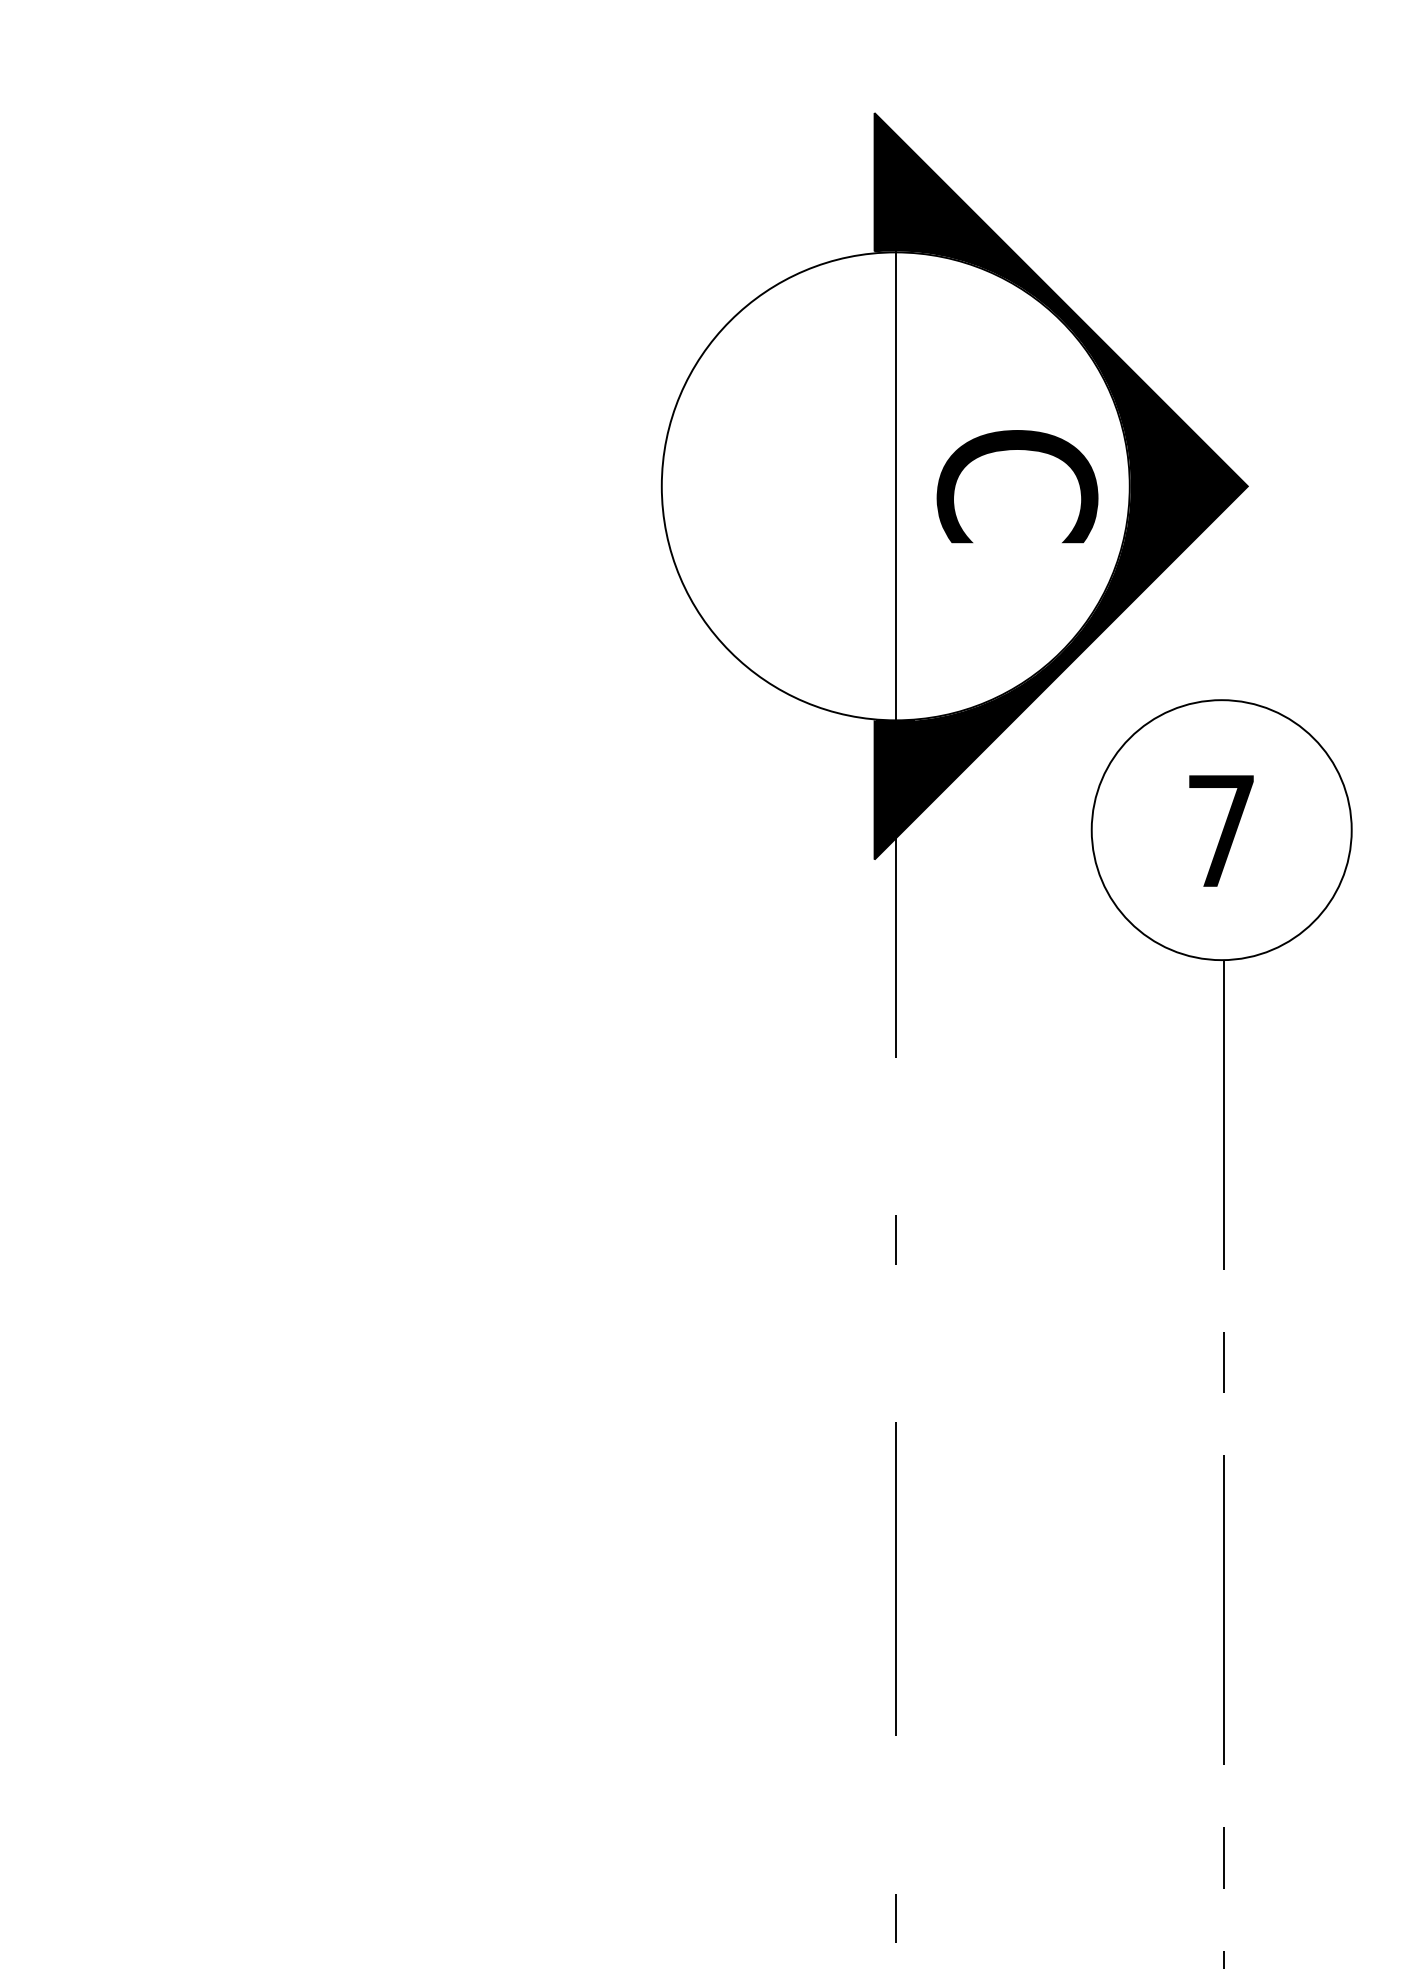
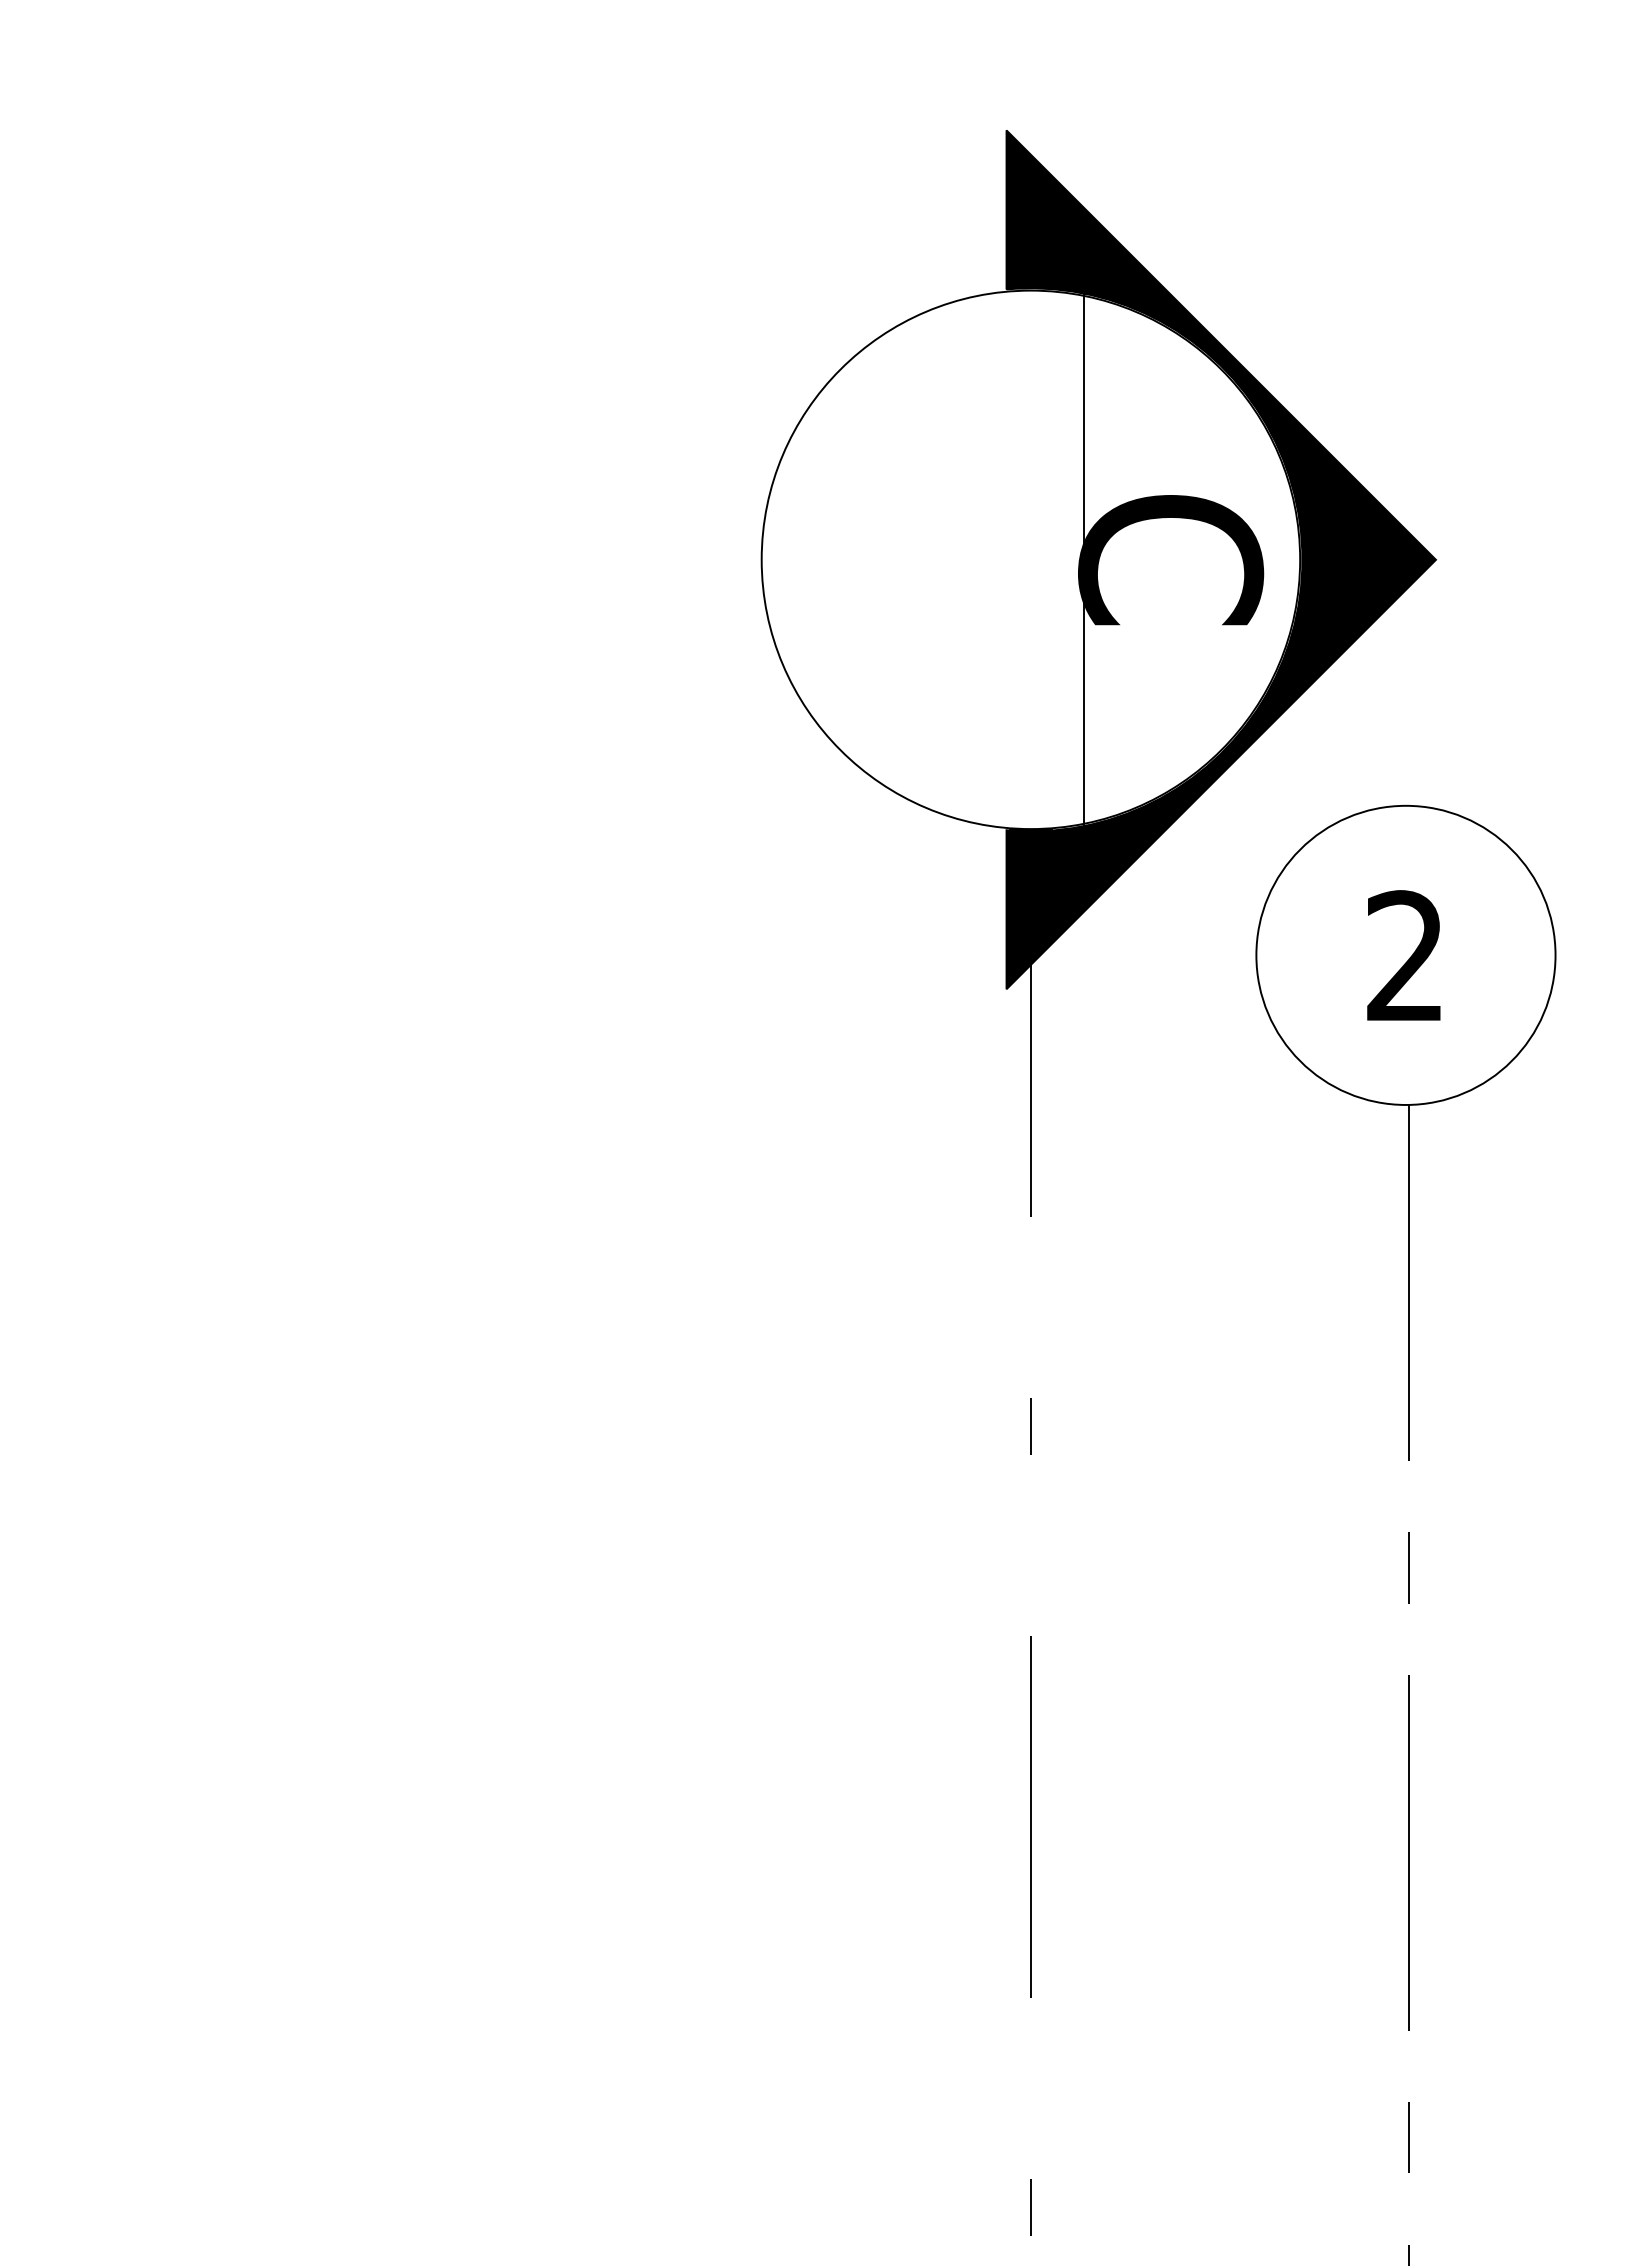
line: (895, 486) -> (1083, 559), moved
text: (1220, 830) -> (1404, 955), 7 -> 2

